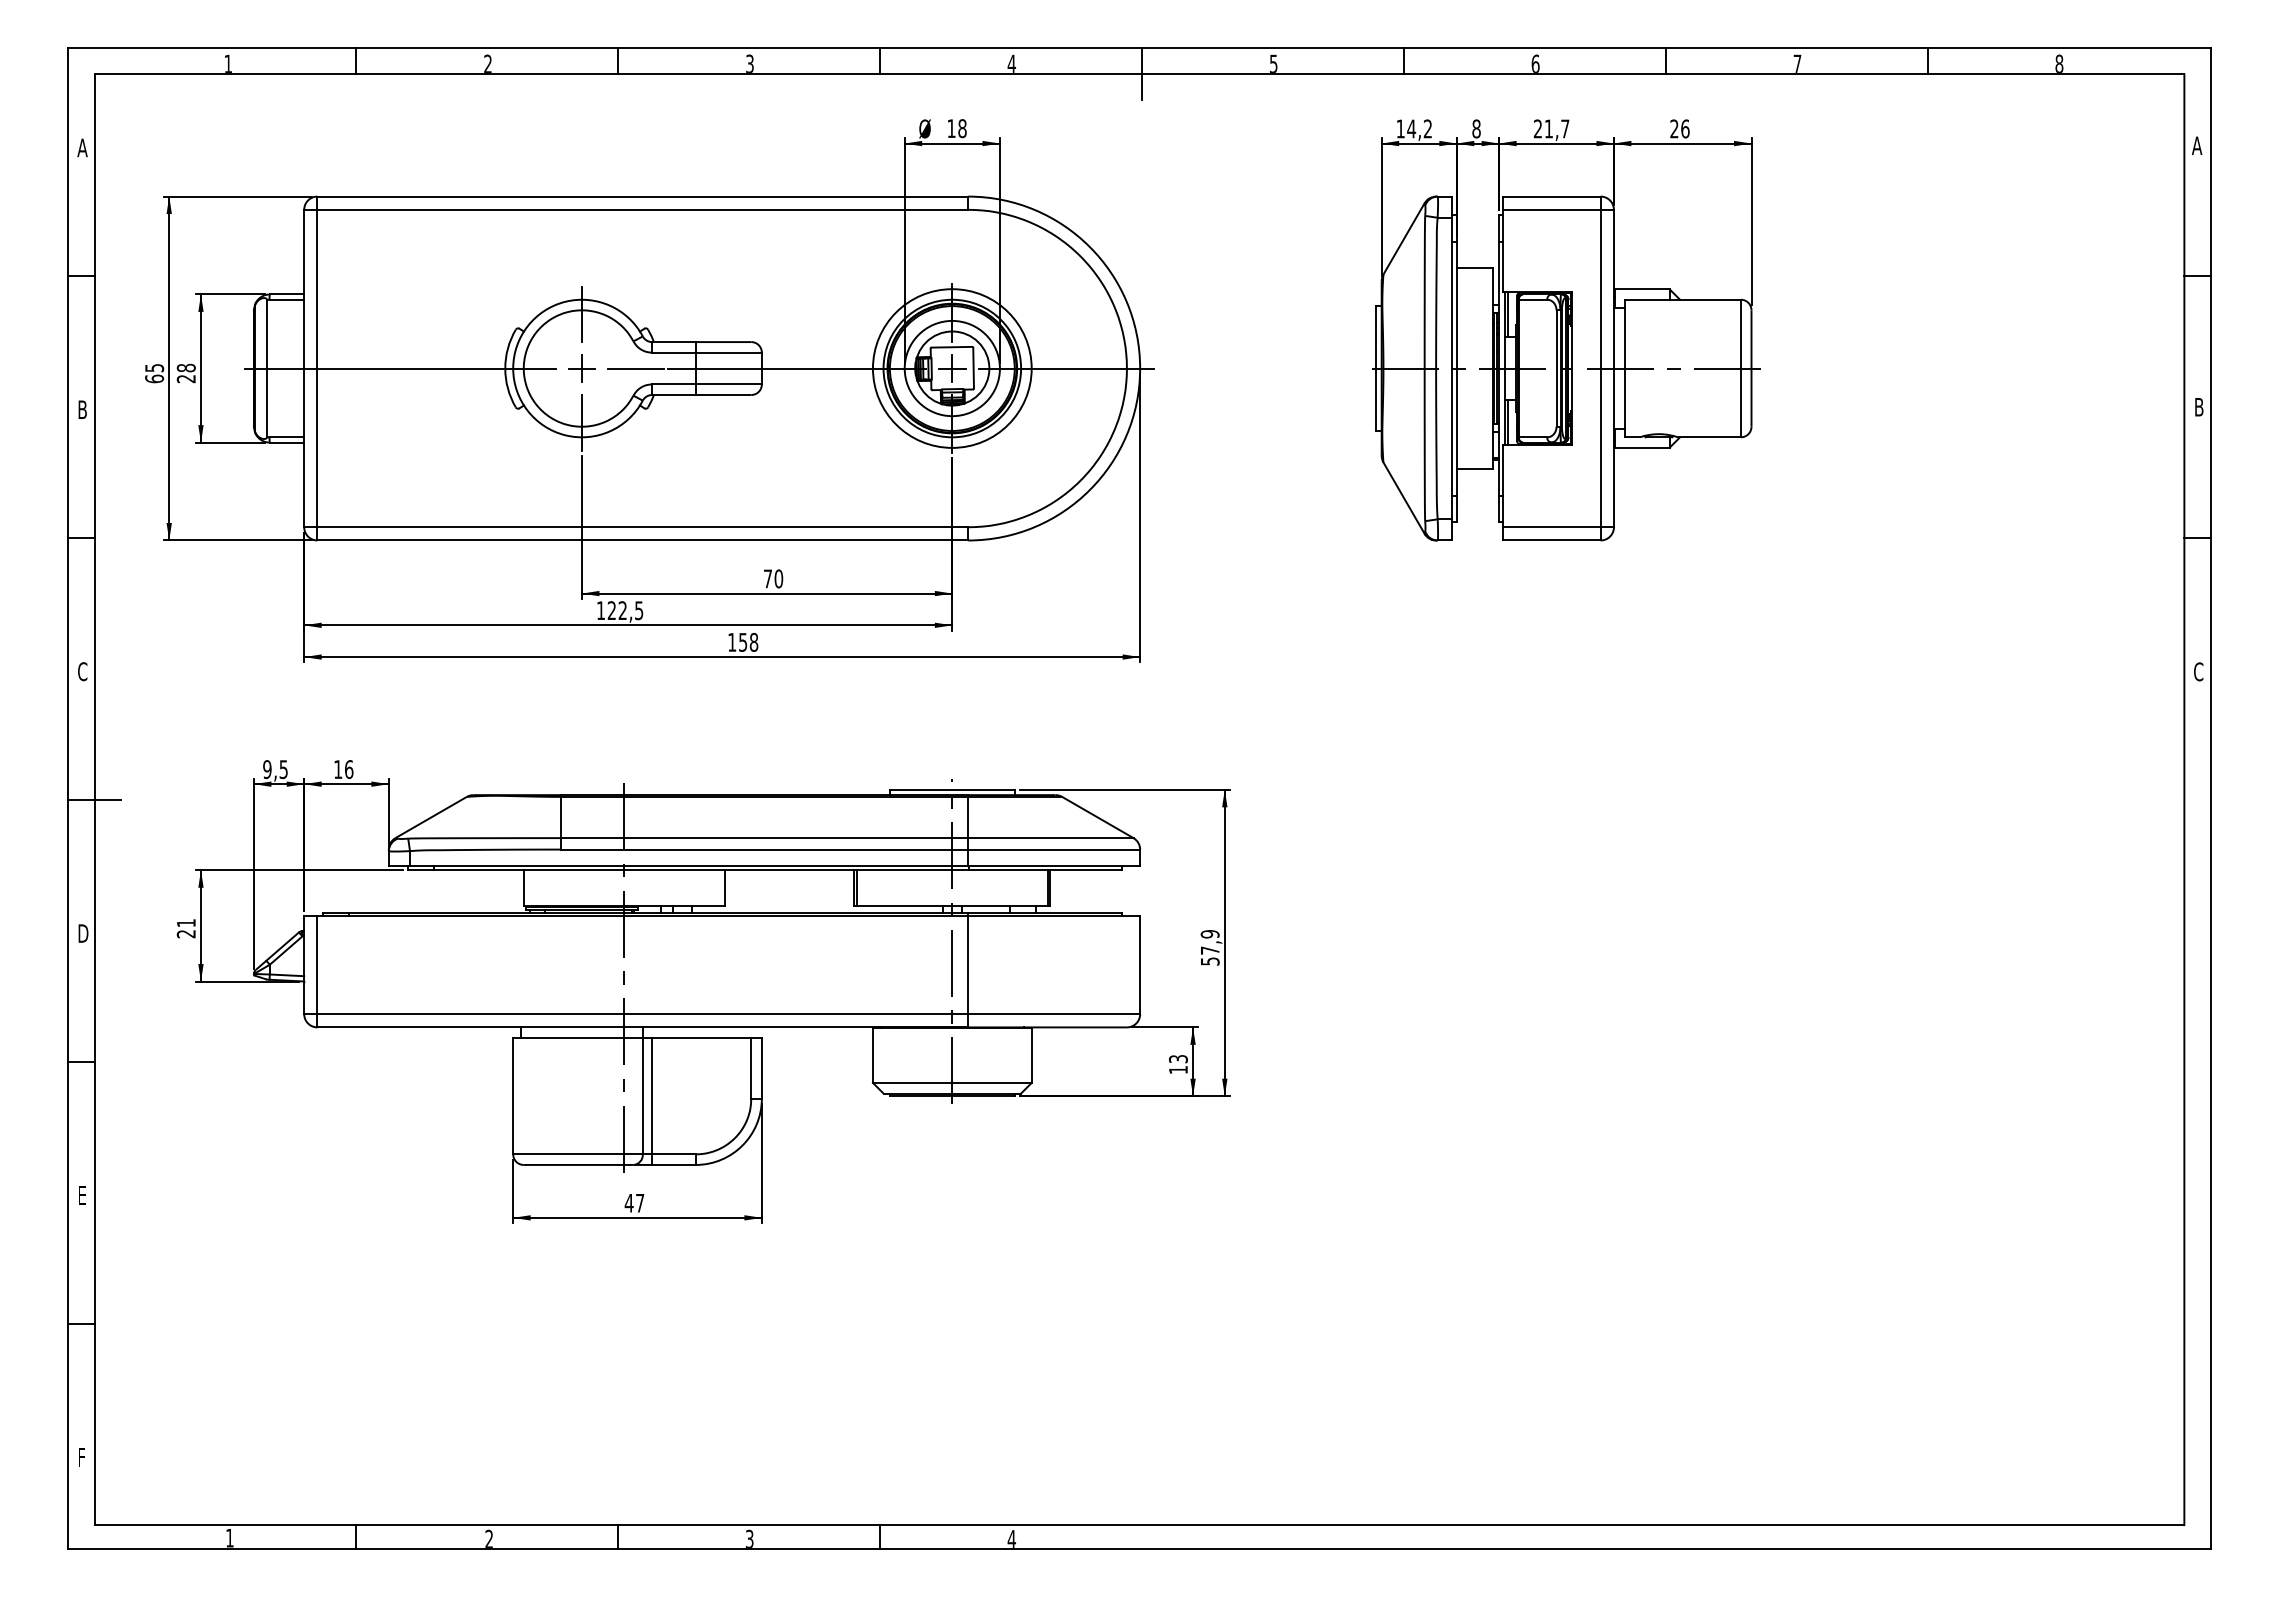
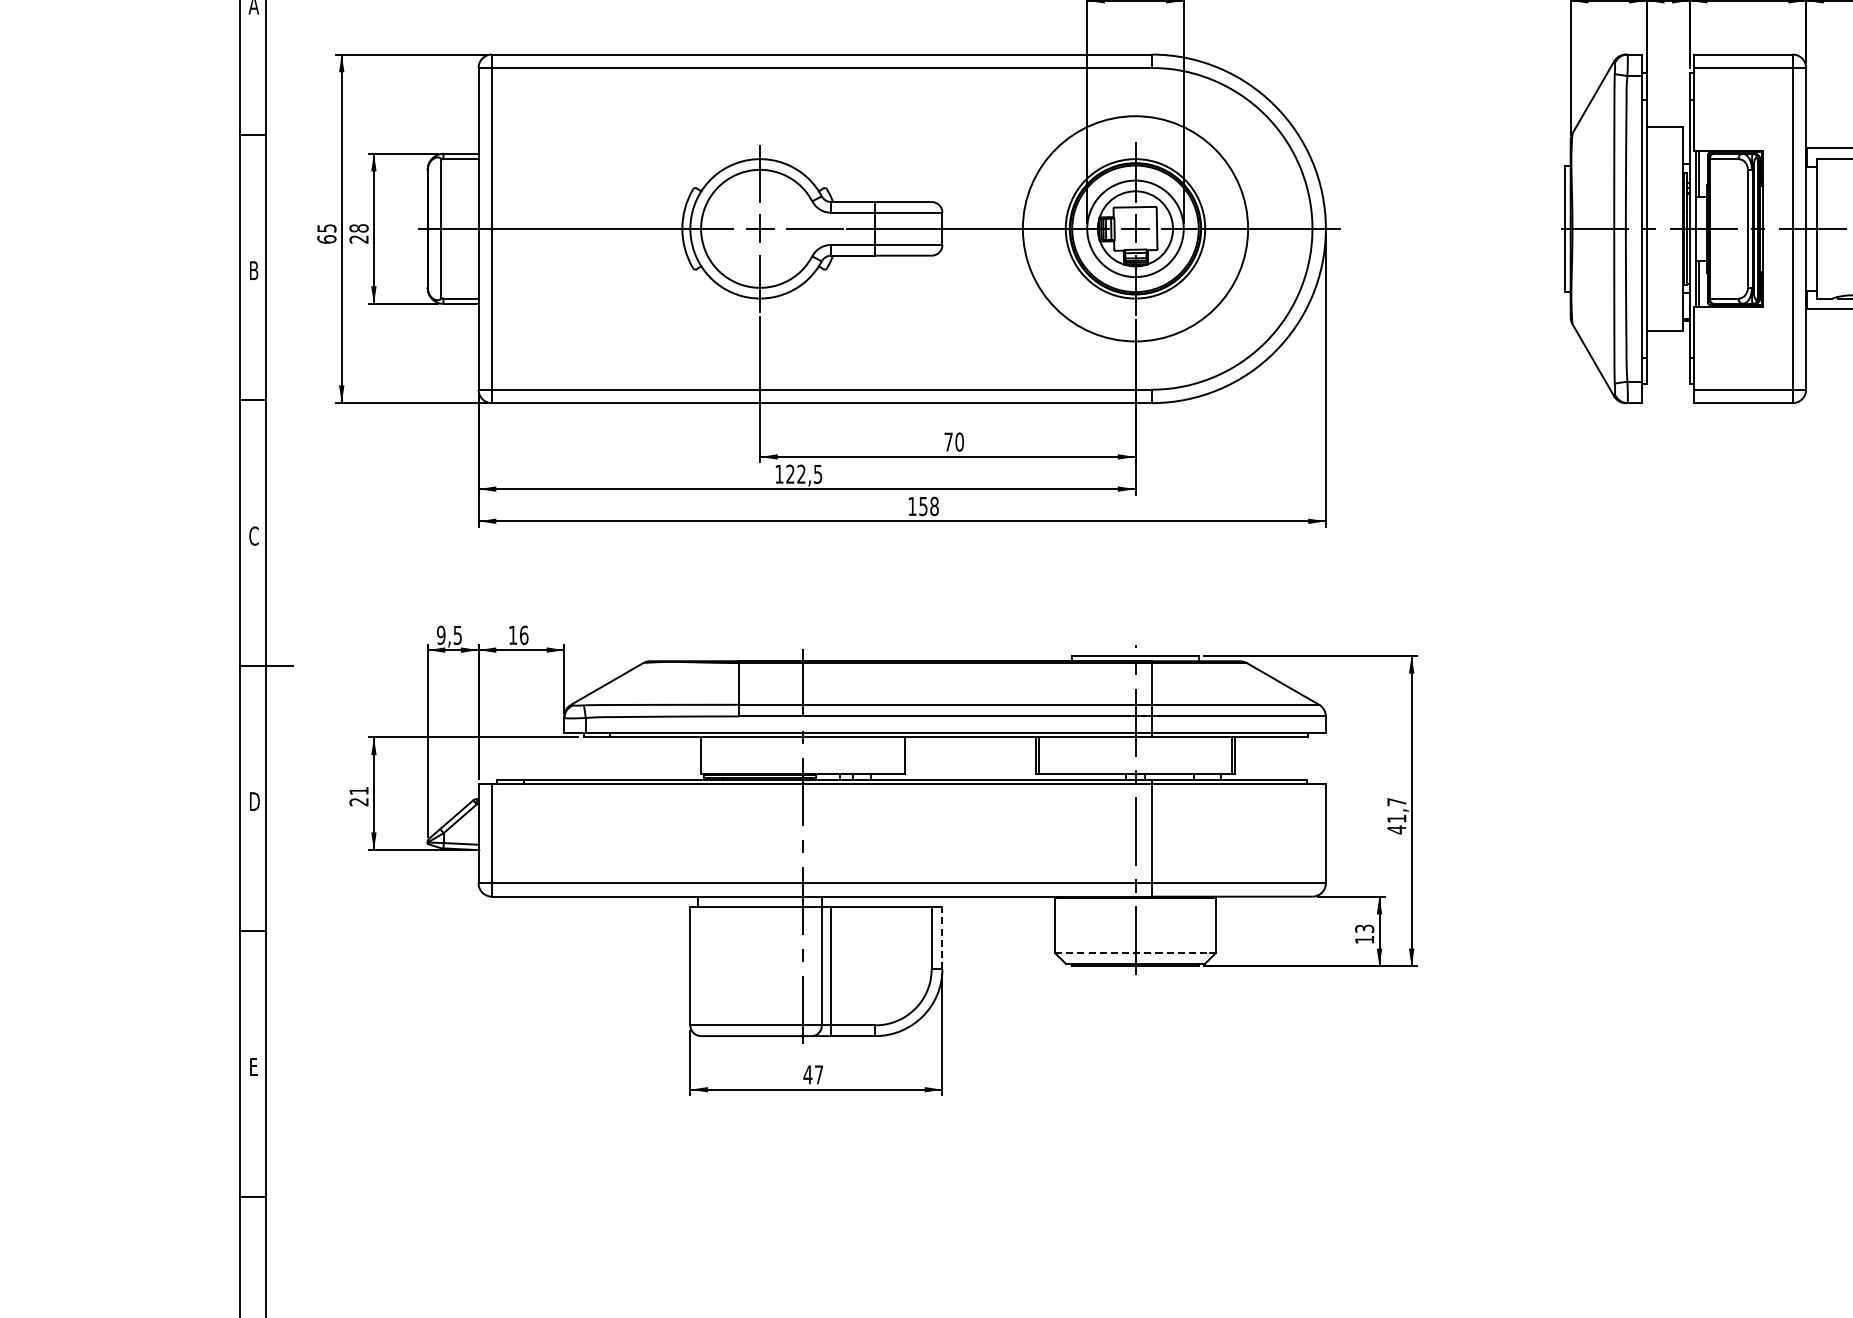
circle: (951, 368) -> (1134, 228), size x1.4
text: (1209, 948) -> (1396, 816), 57,9 -> 41,7
line: (761, 1067) -> (942, 937), solid -> dashed
line: (949, 1082) -> (1132, 952), solid -> dashed

